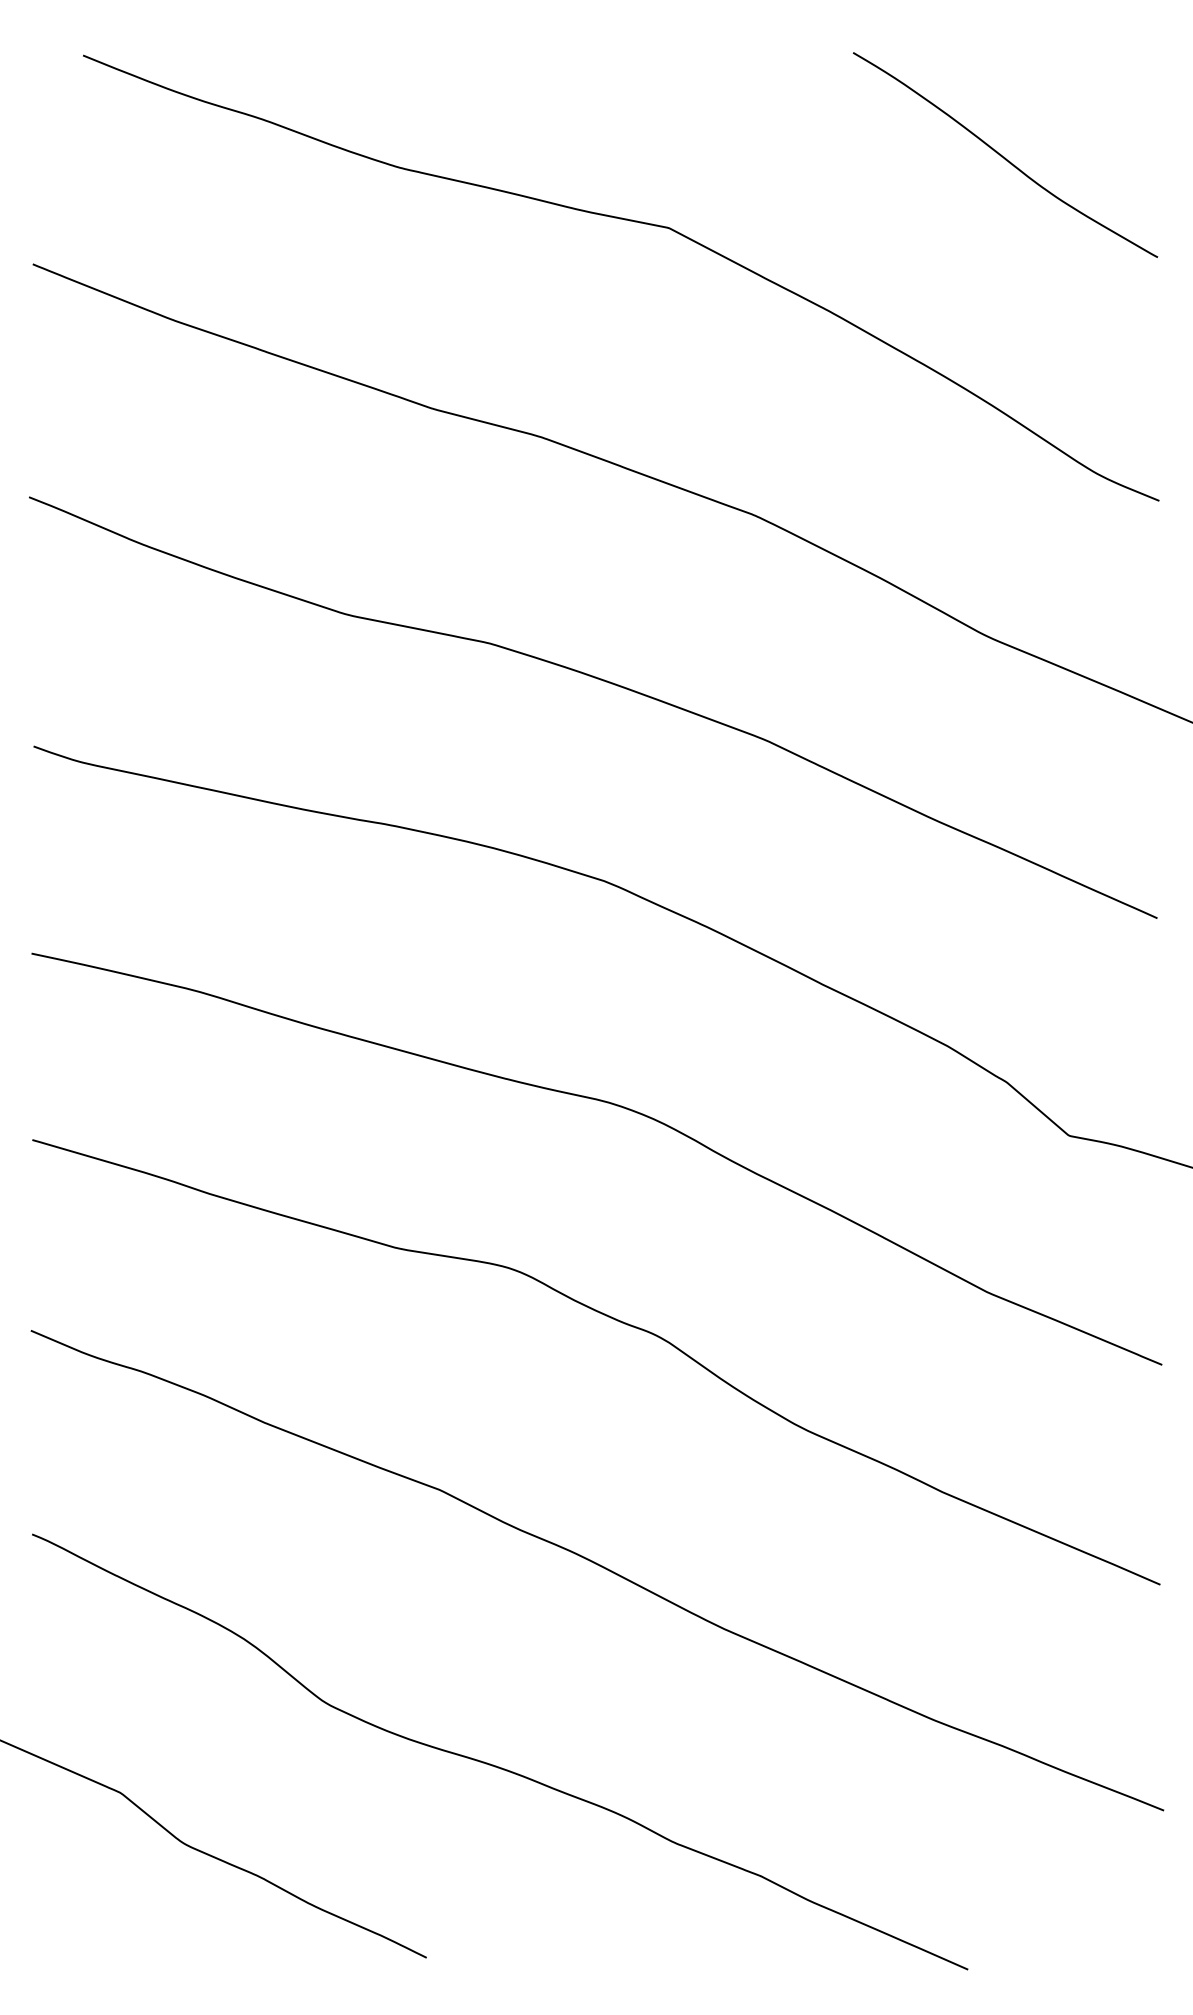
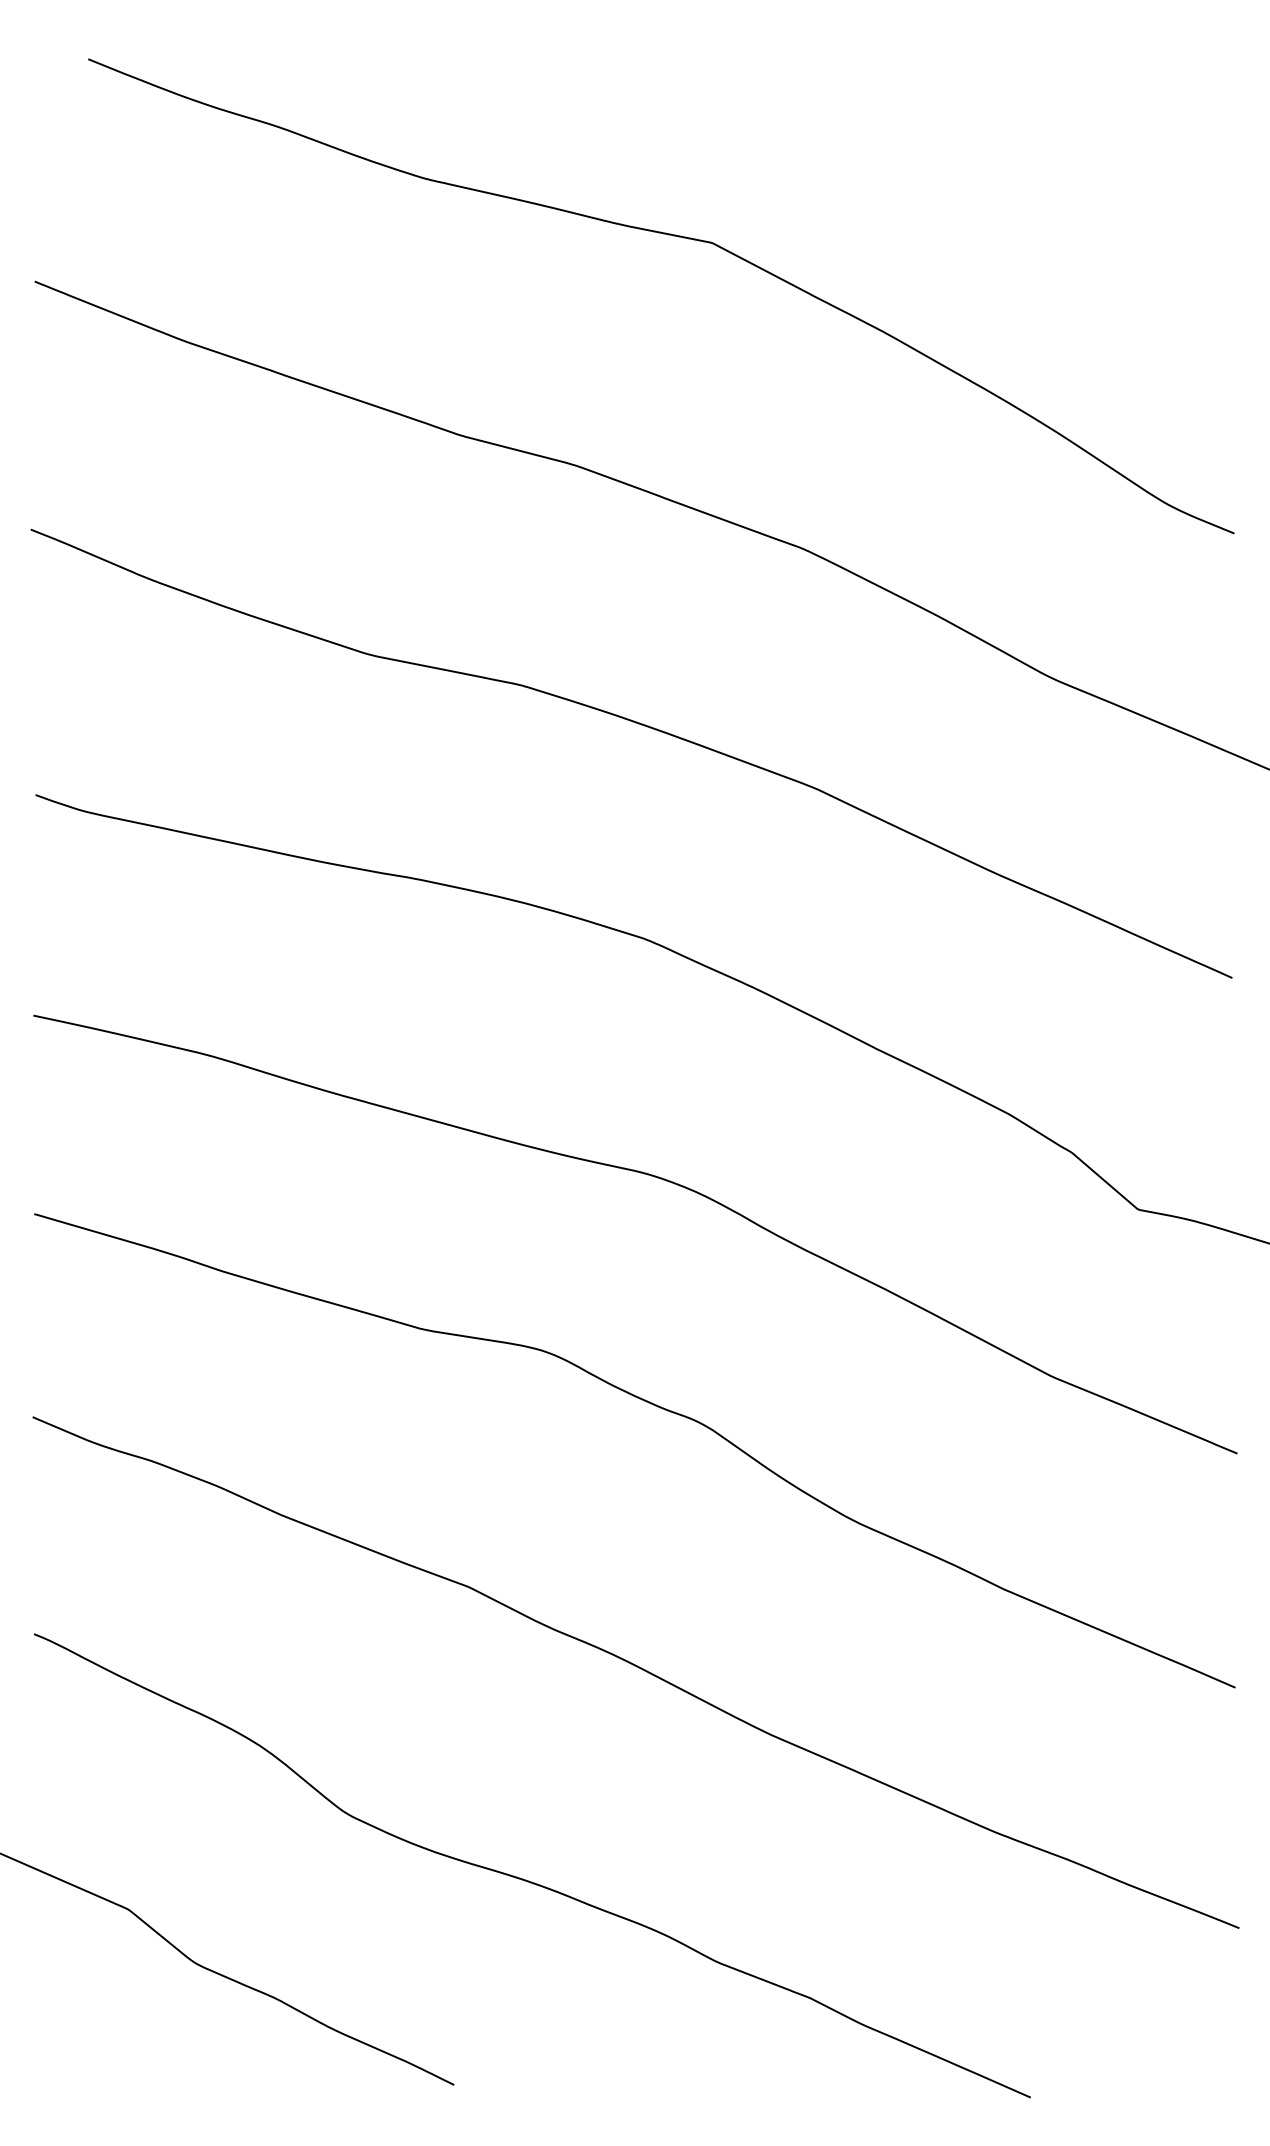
curve: (1003, 156) -> (1068, 166), removed

